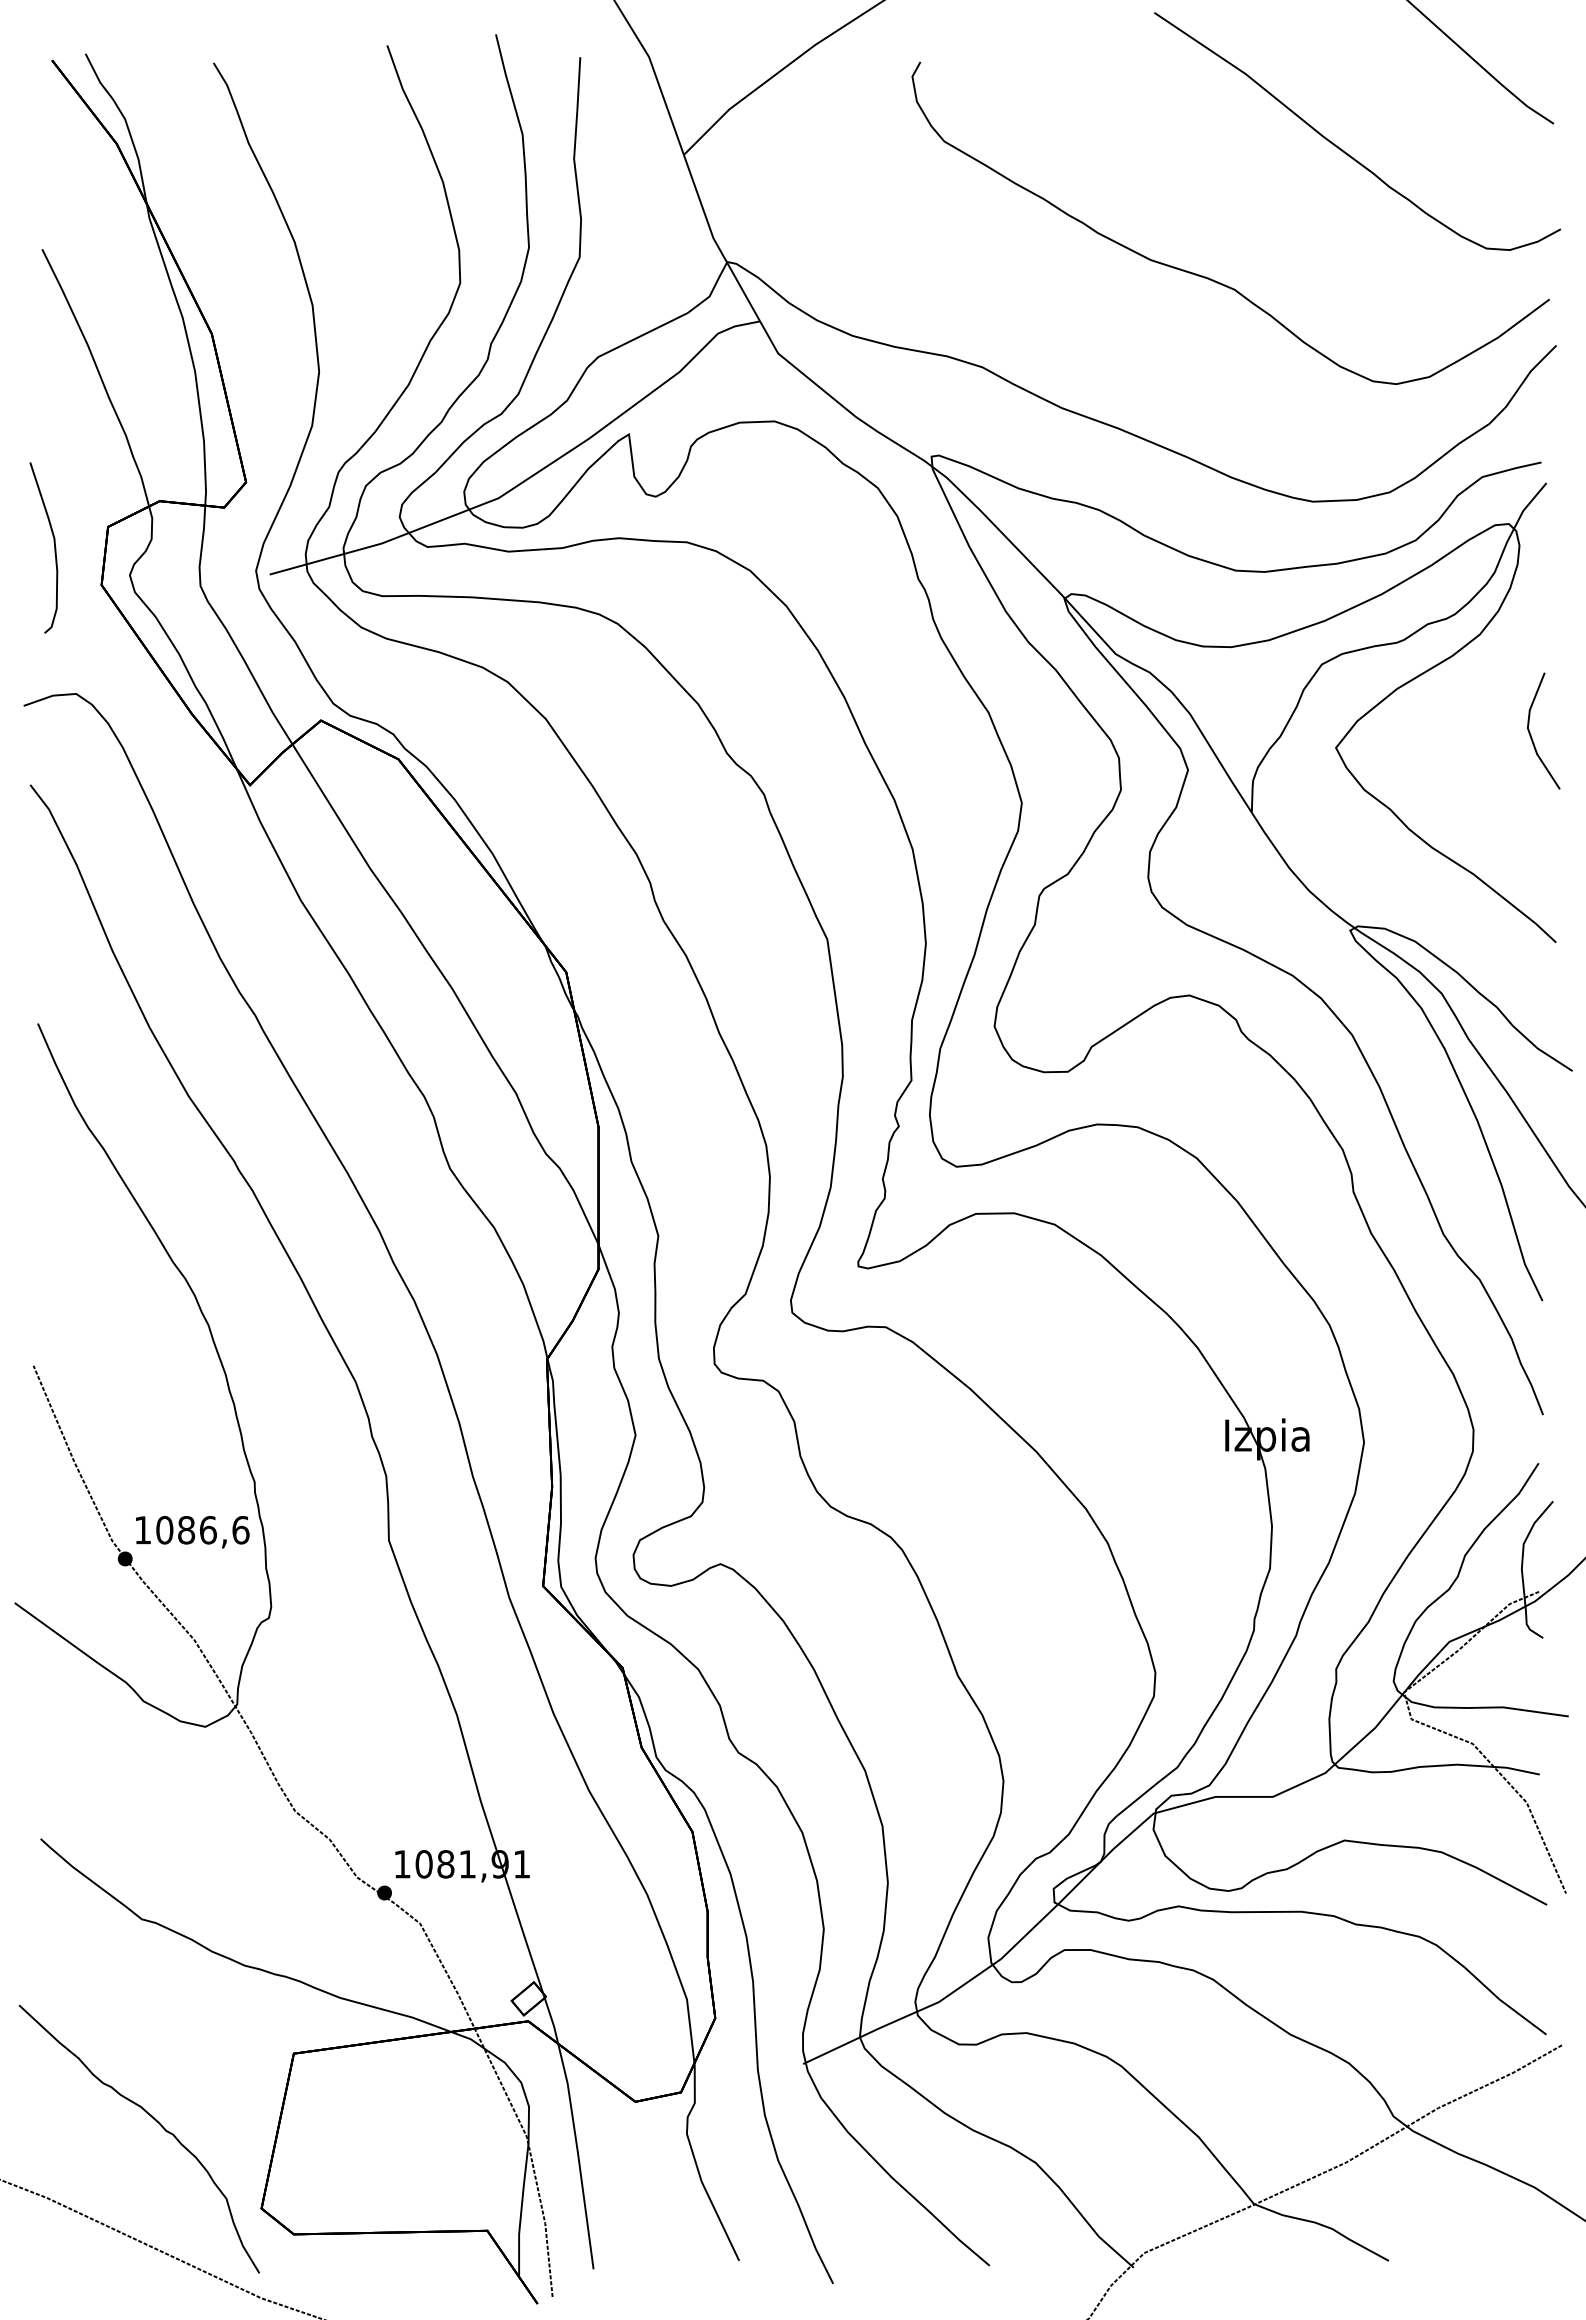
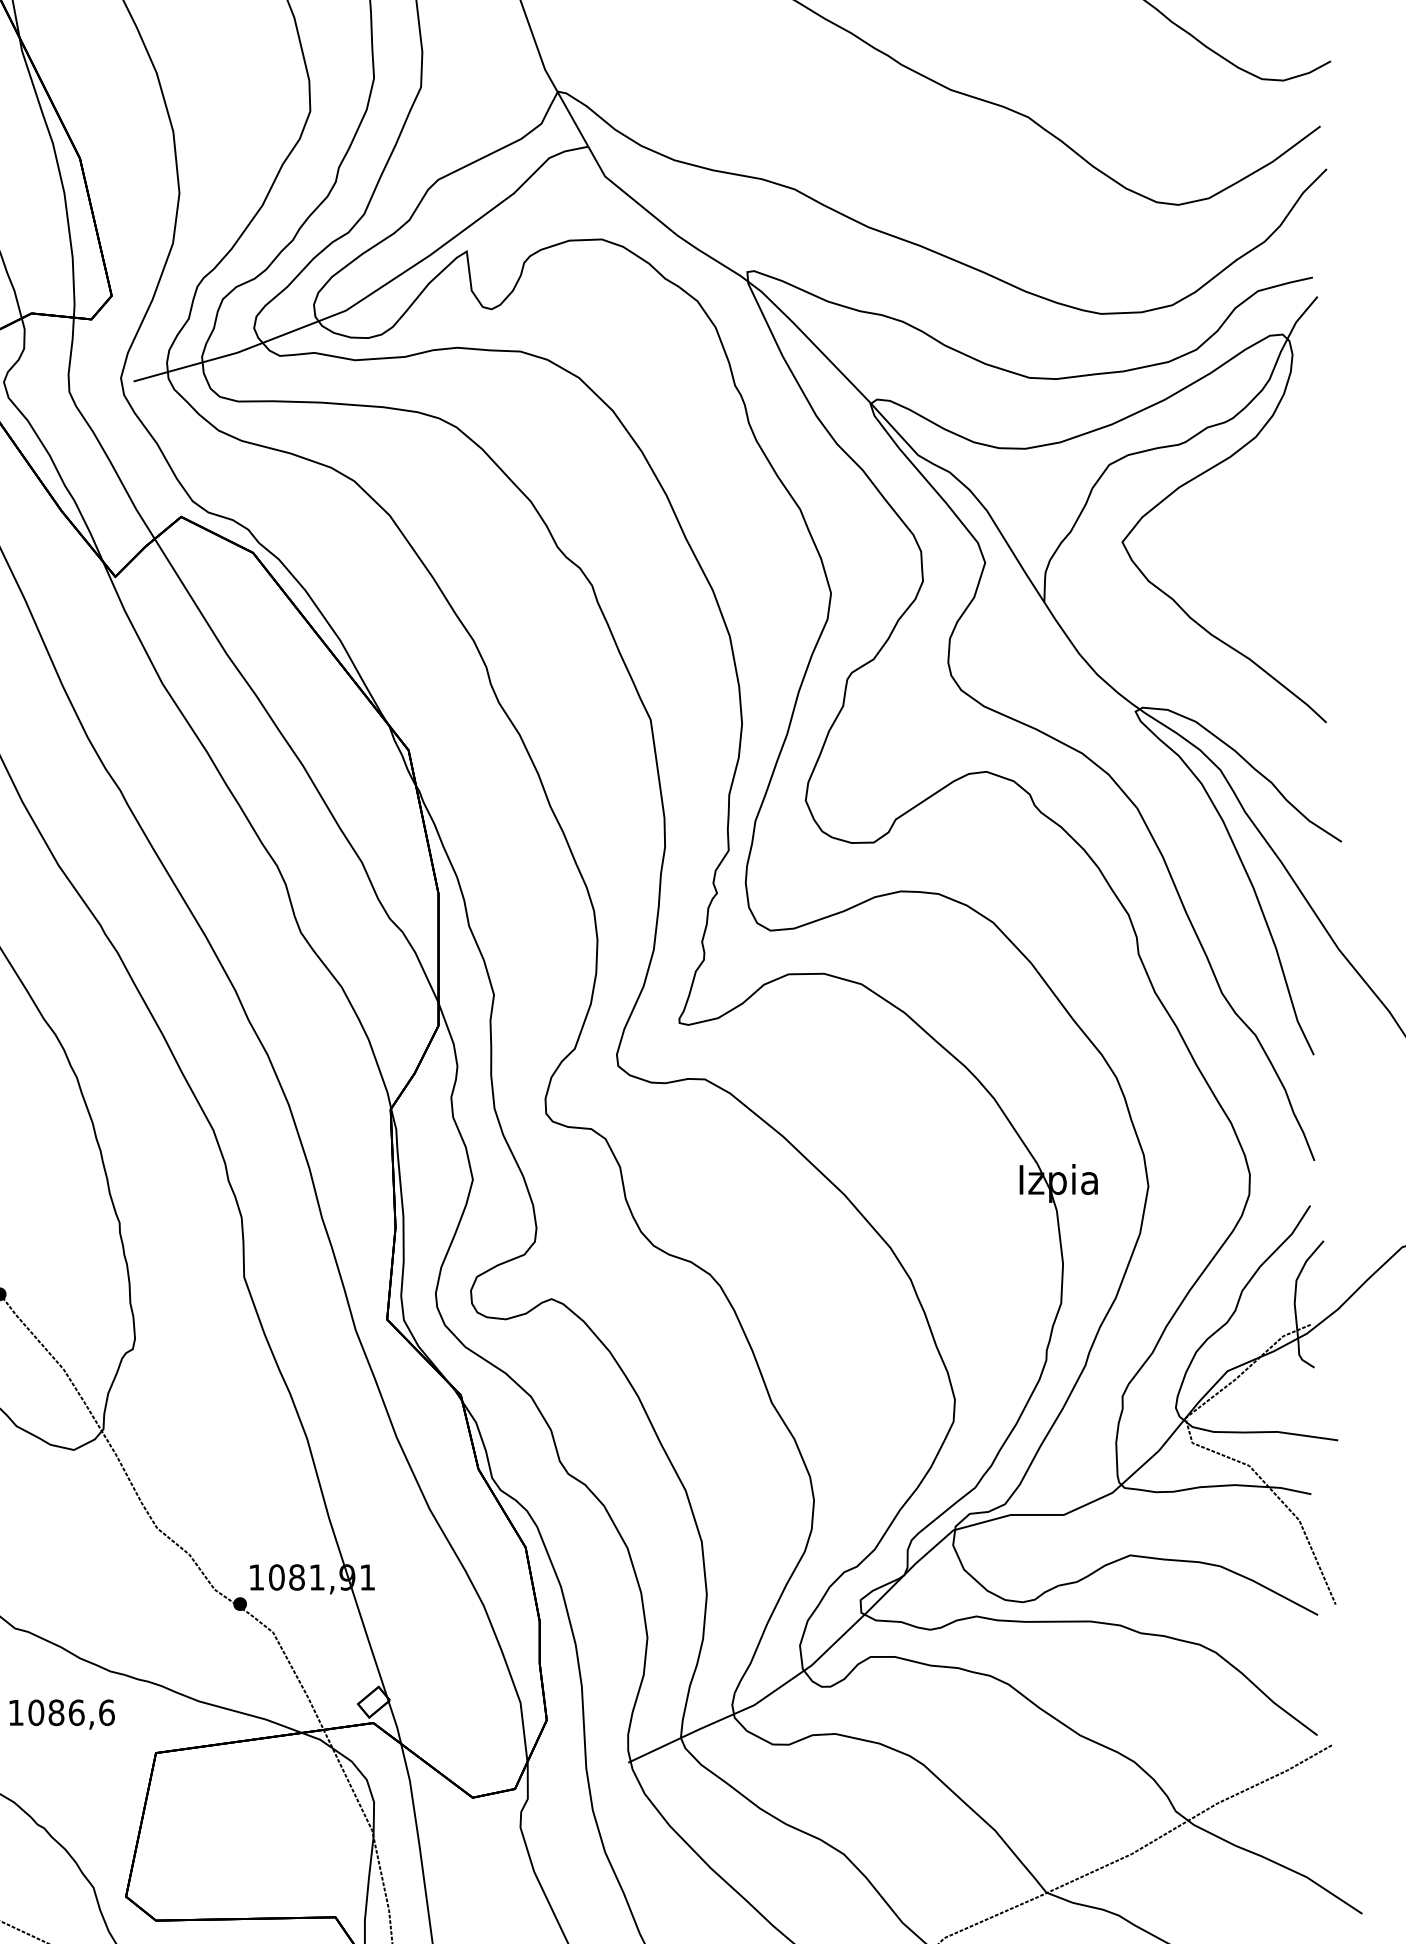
line: (1531, 734) -> (1303, 529), removed
text: (192, 1532) -> (62, 1714), moved

